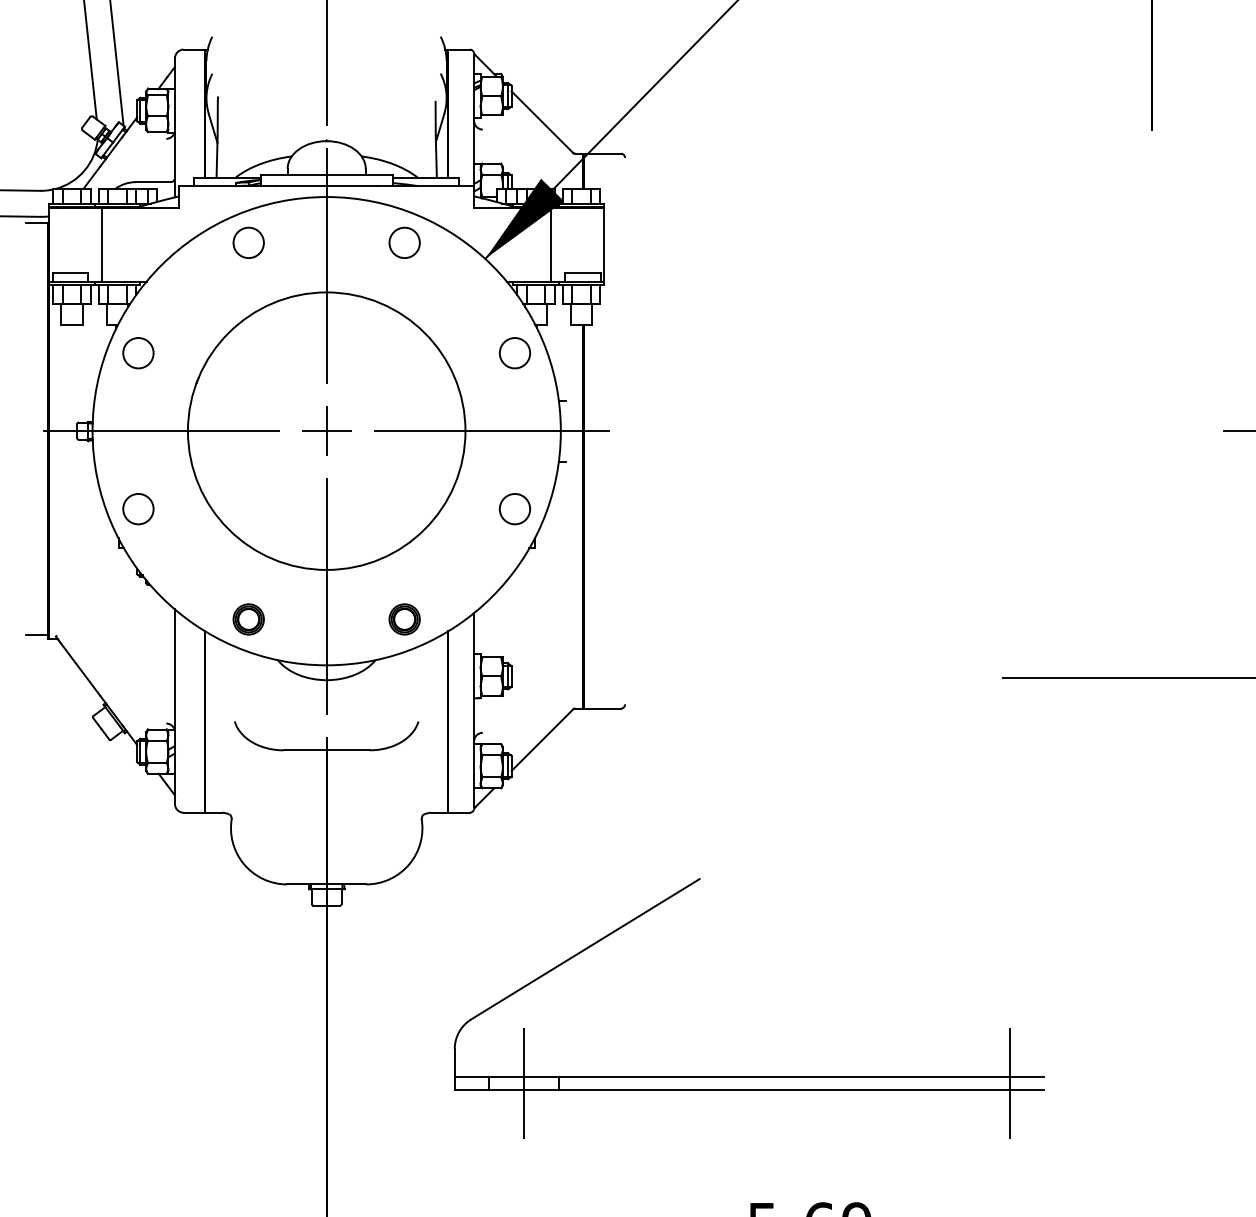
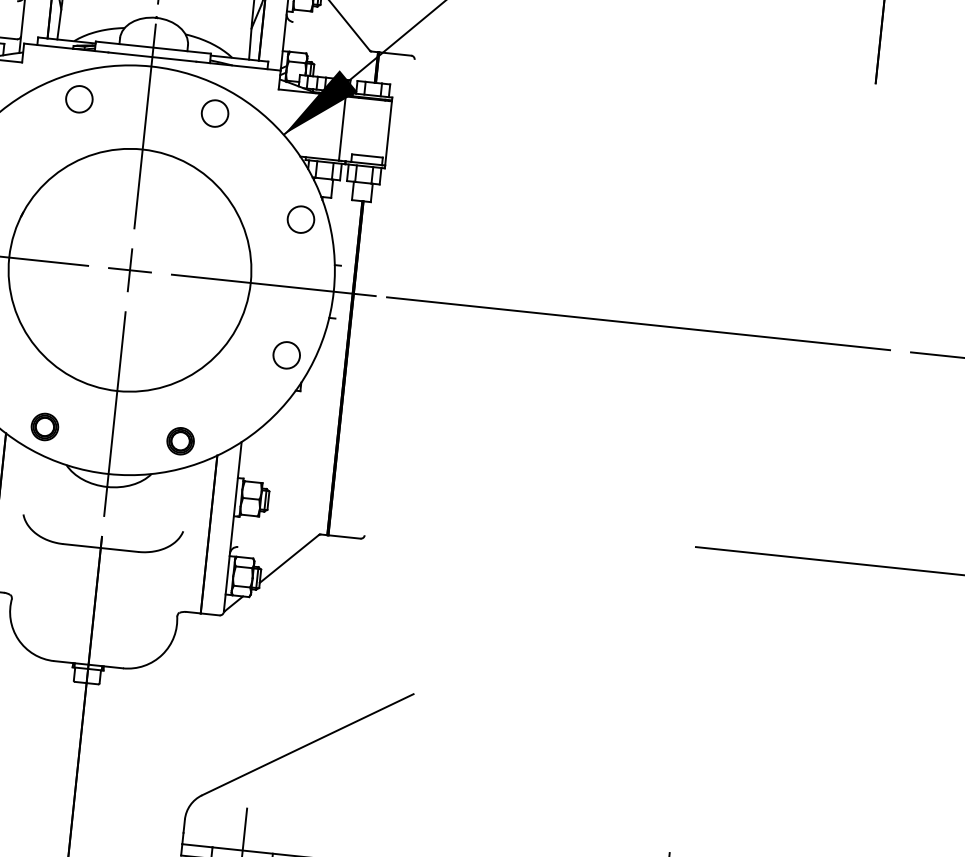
line: (910, 430) -> (638, 323), added

